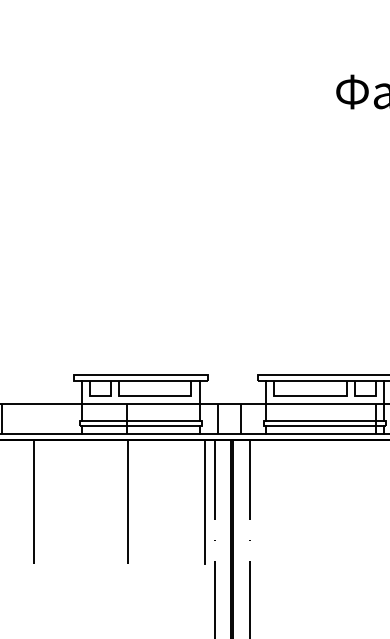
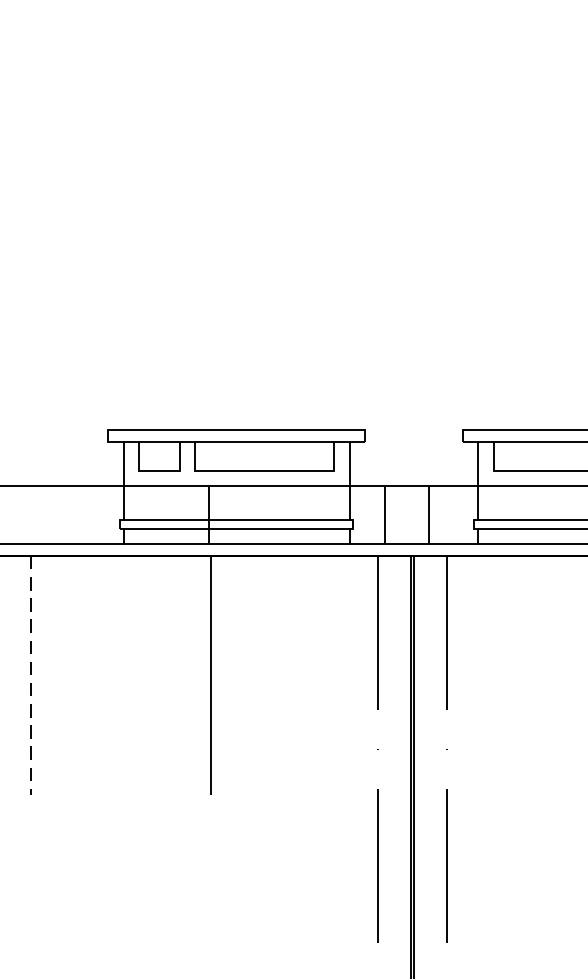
line: (204, 501) -> (359, 674), removed
line: (33, 502) -> (30, 676), solid -> dashed

